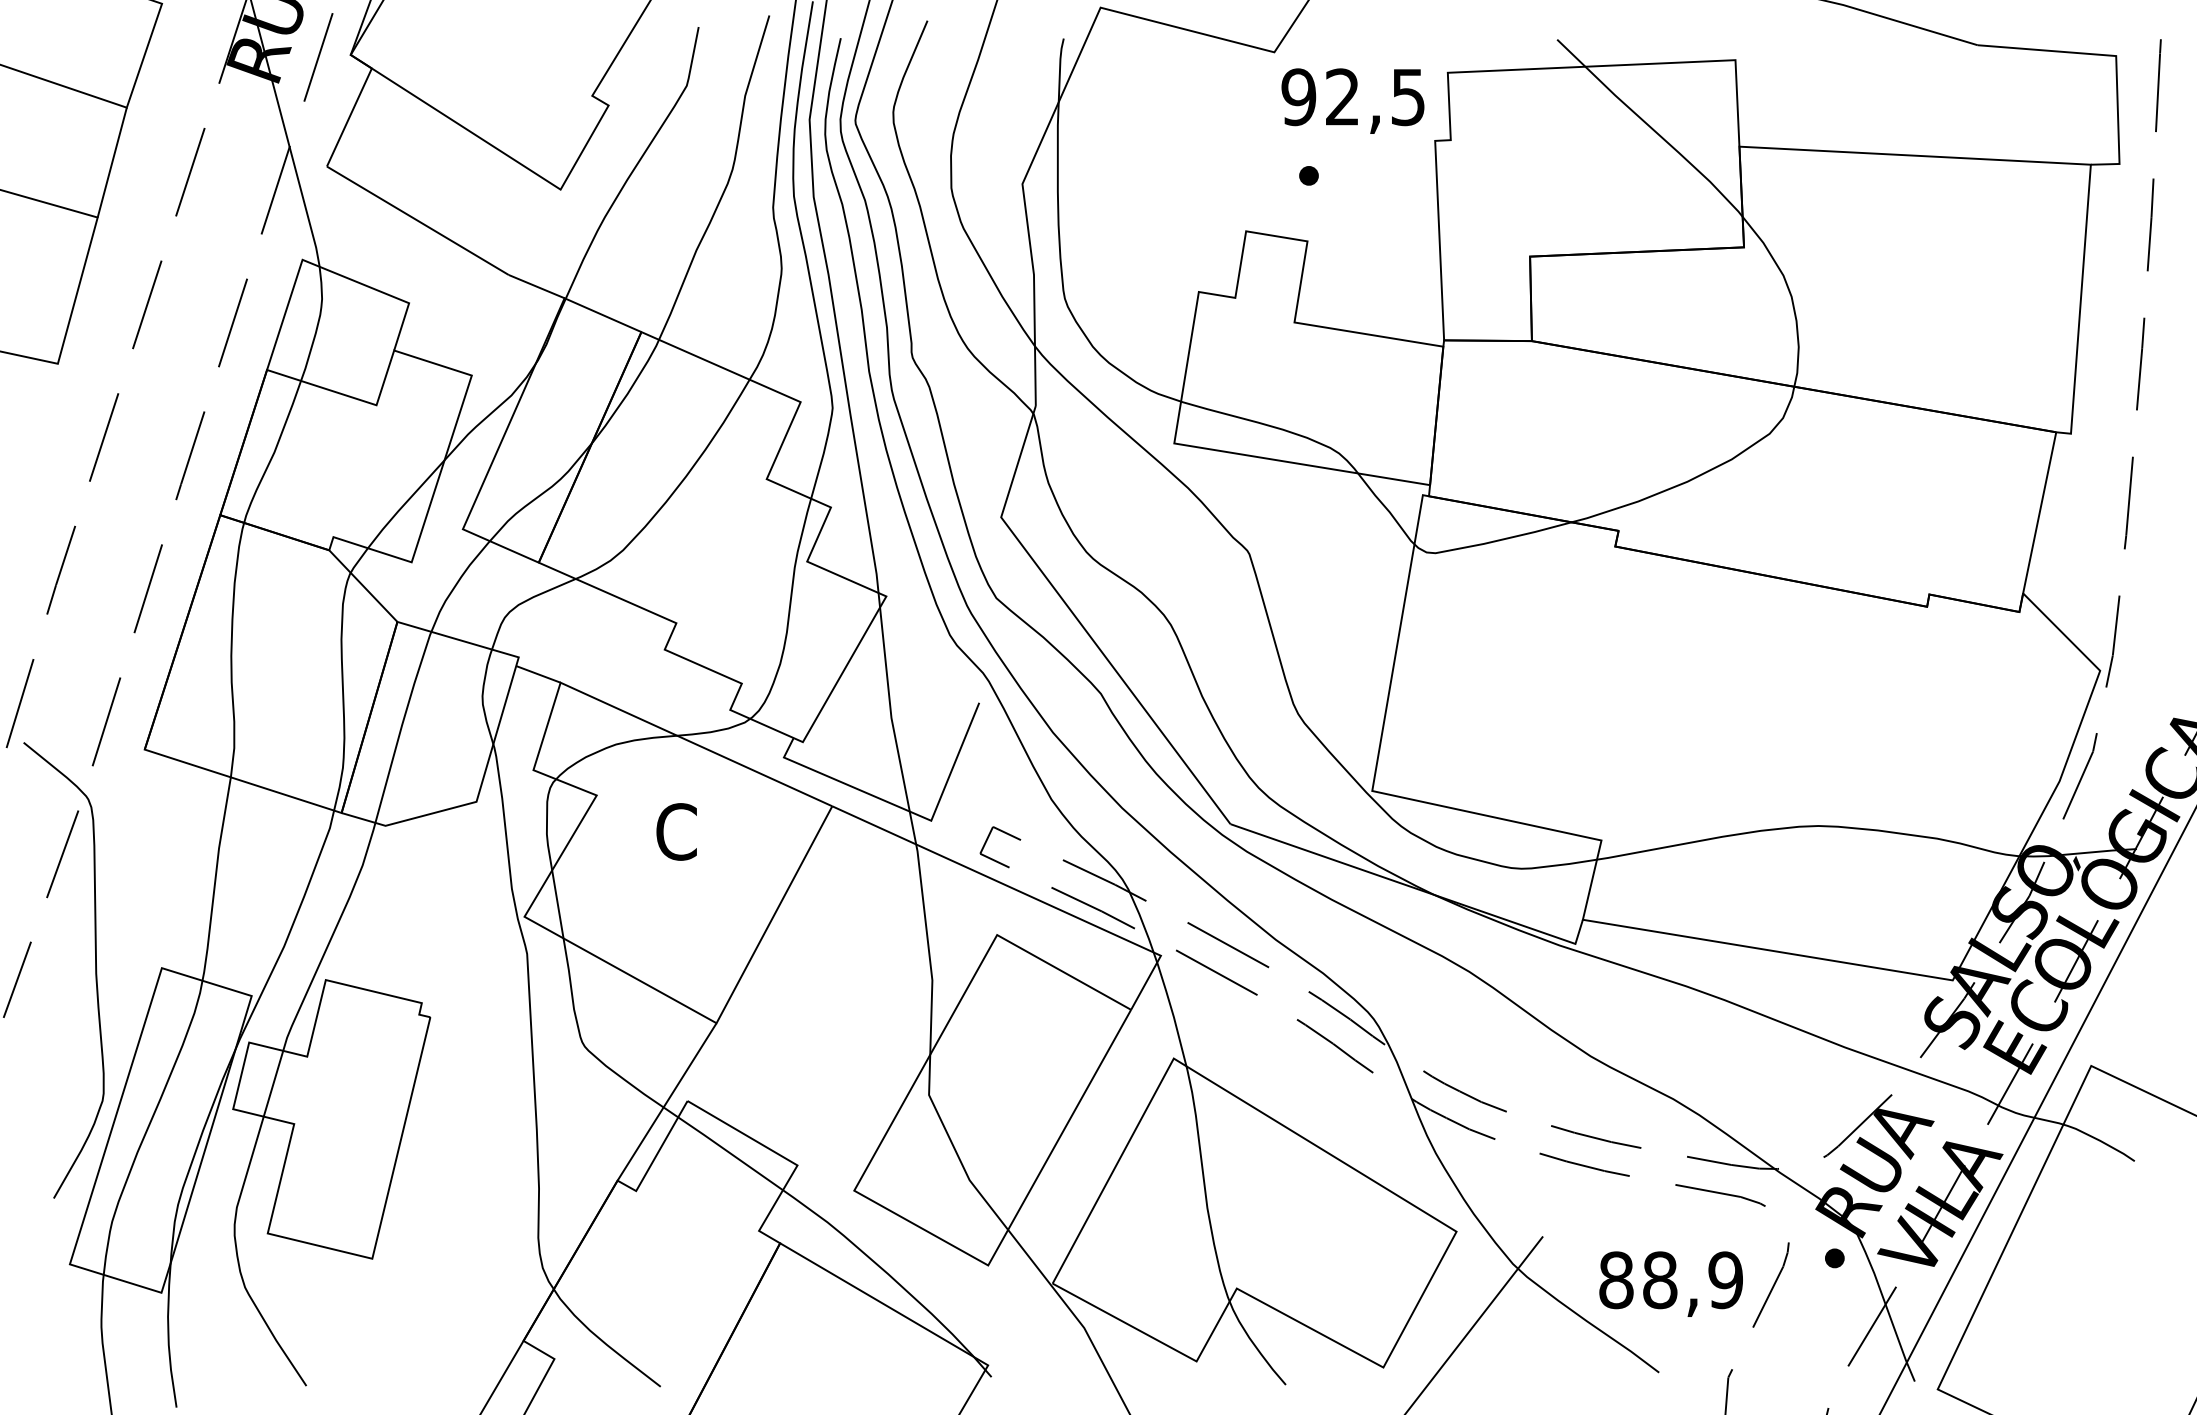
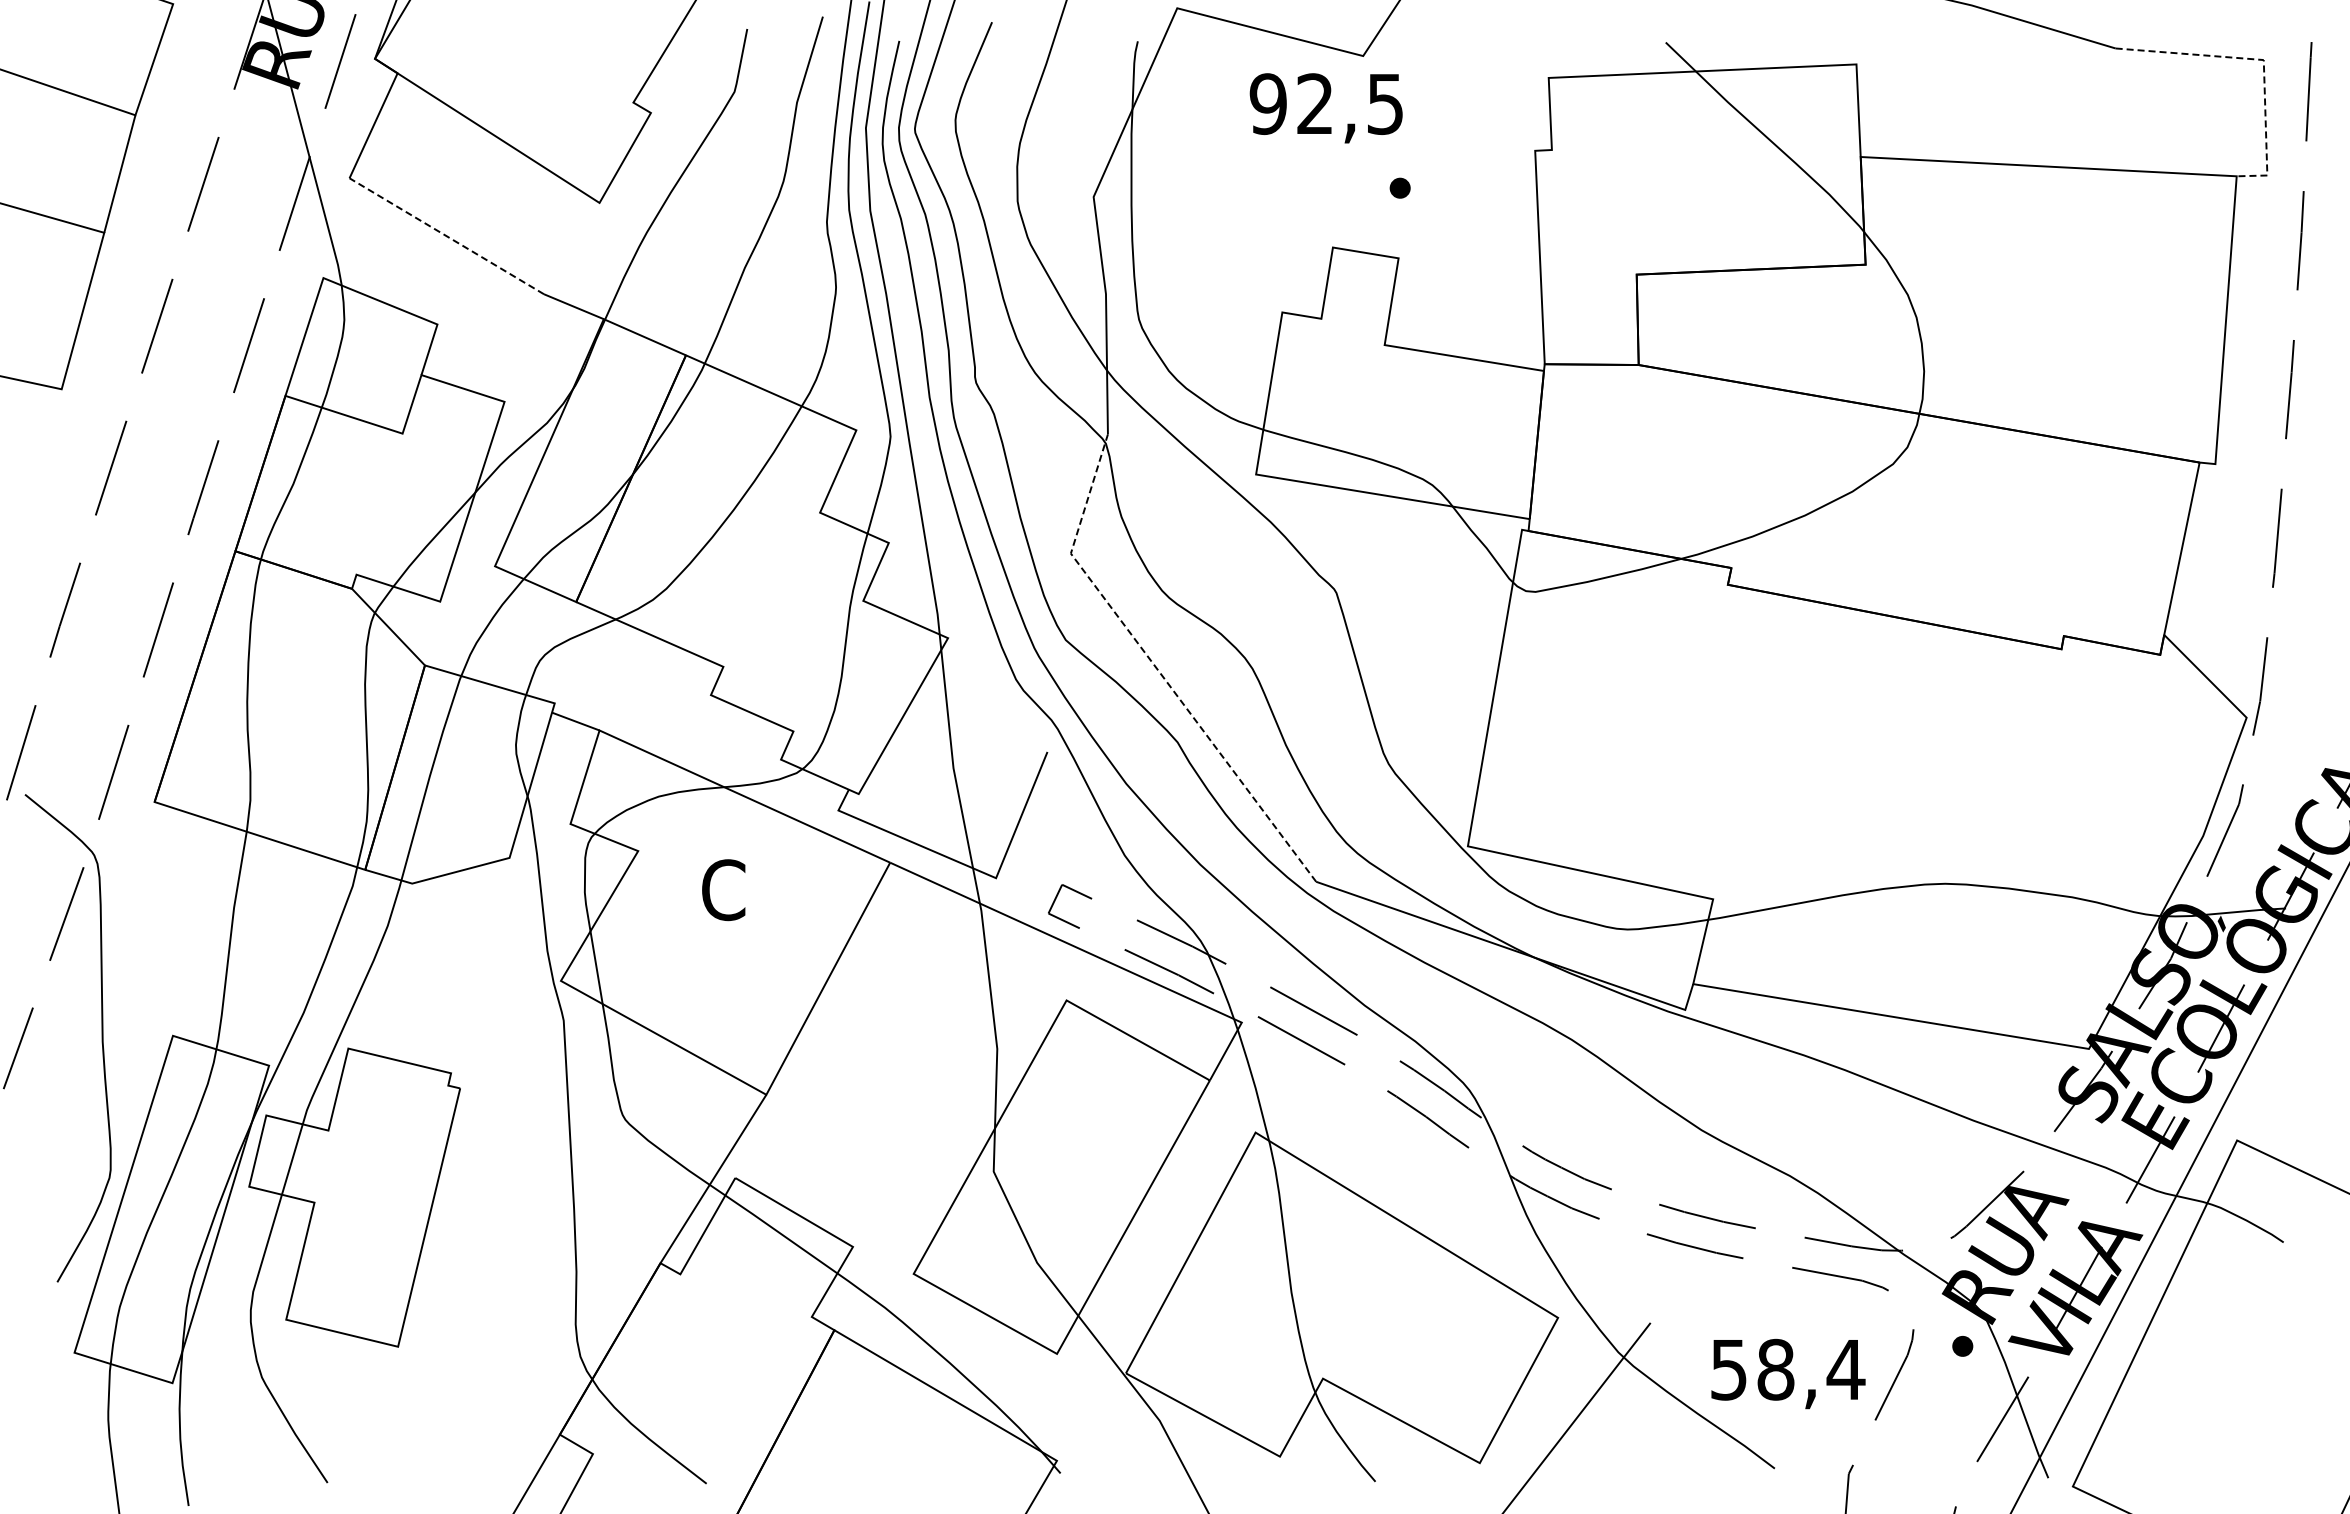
line: (2115, 56) -> (2263, 60), solid -> dashed
text: (1352, 101) -> (1325, 108), moved
line: (417, 220) -> (446, 236), solid -> dashed
line: (1080, 623) -> (1155, 667), solid -> dashed
text: (1671, 1280) -> (1787, 1369), 88,9 -> 58,4

